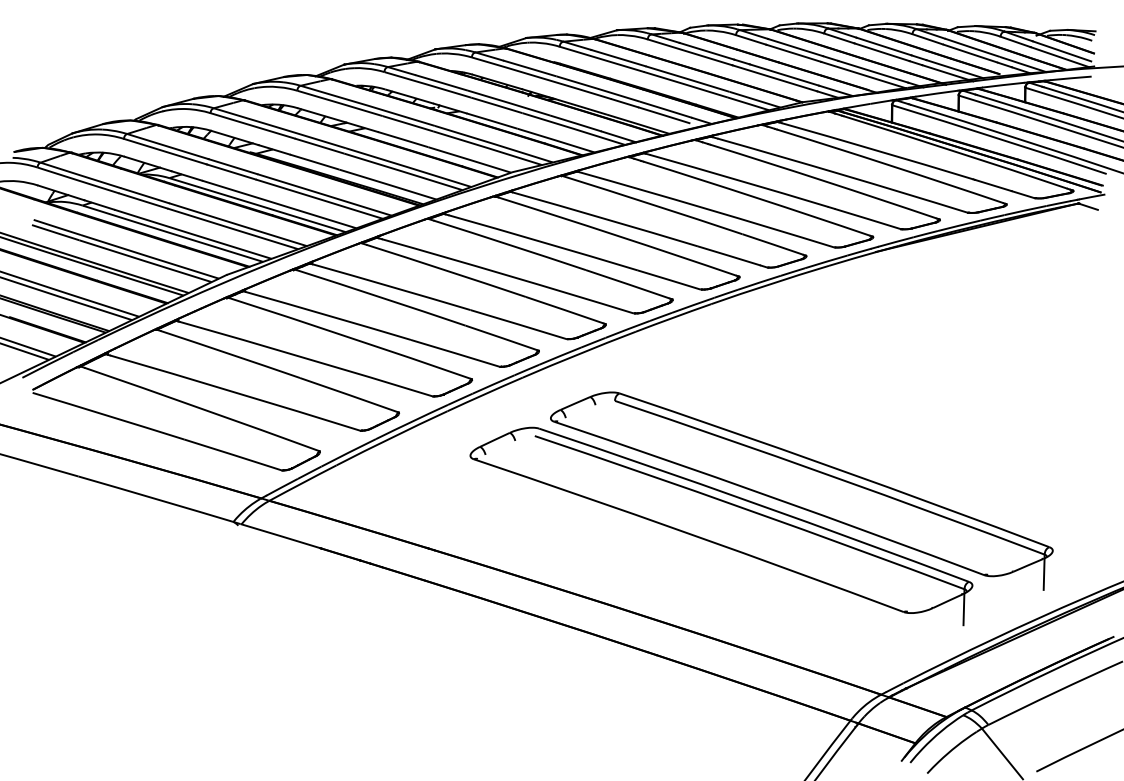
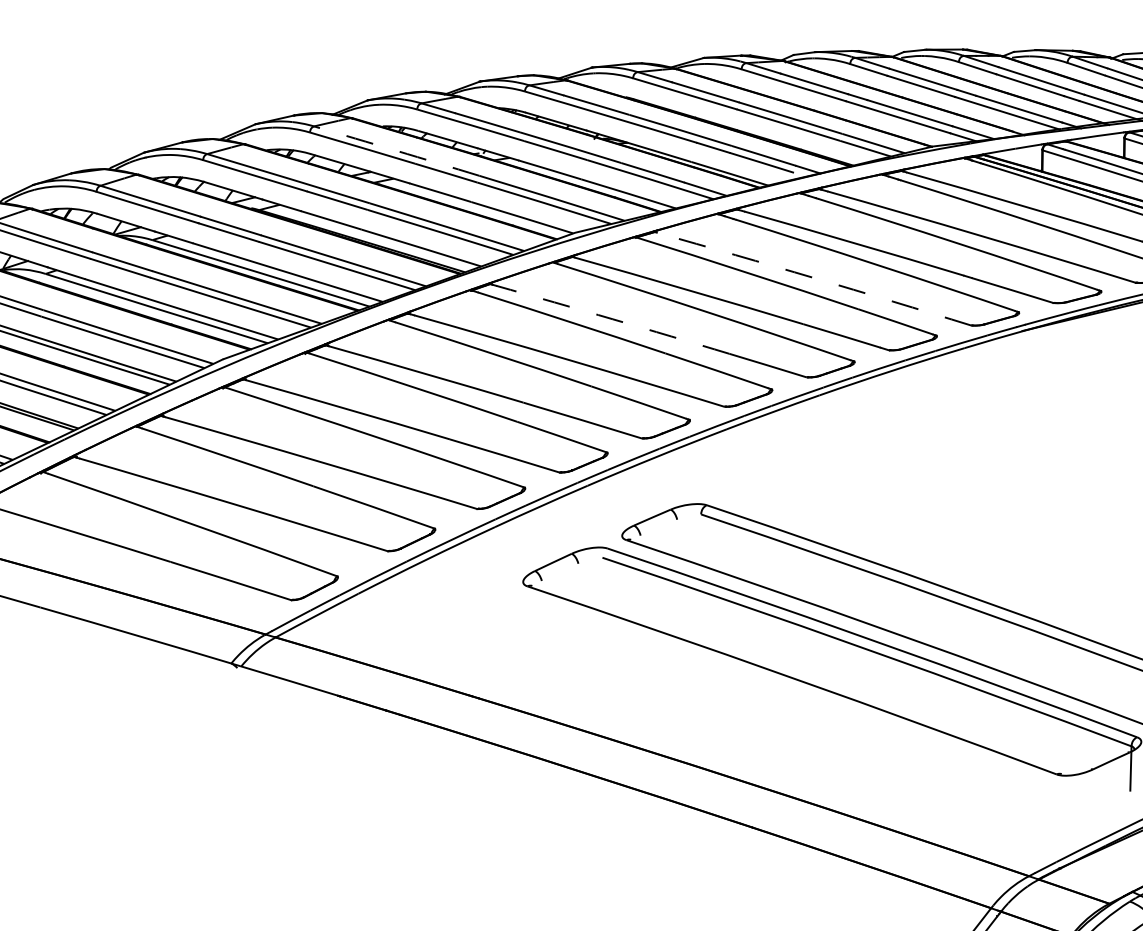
arc: (367, 105) -> (396, 150), solid -> dashed
arc: (706, 208) -> (813, 277), solid -> dashed
arc: (543, 242) -> (613, 319), solid -> dashed

